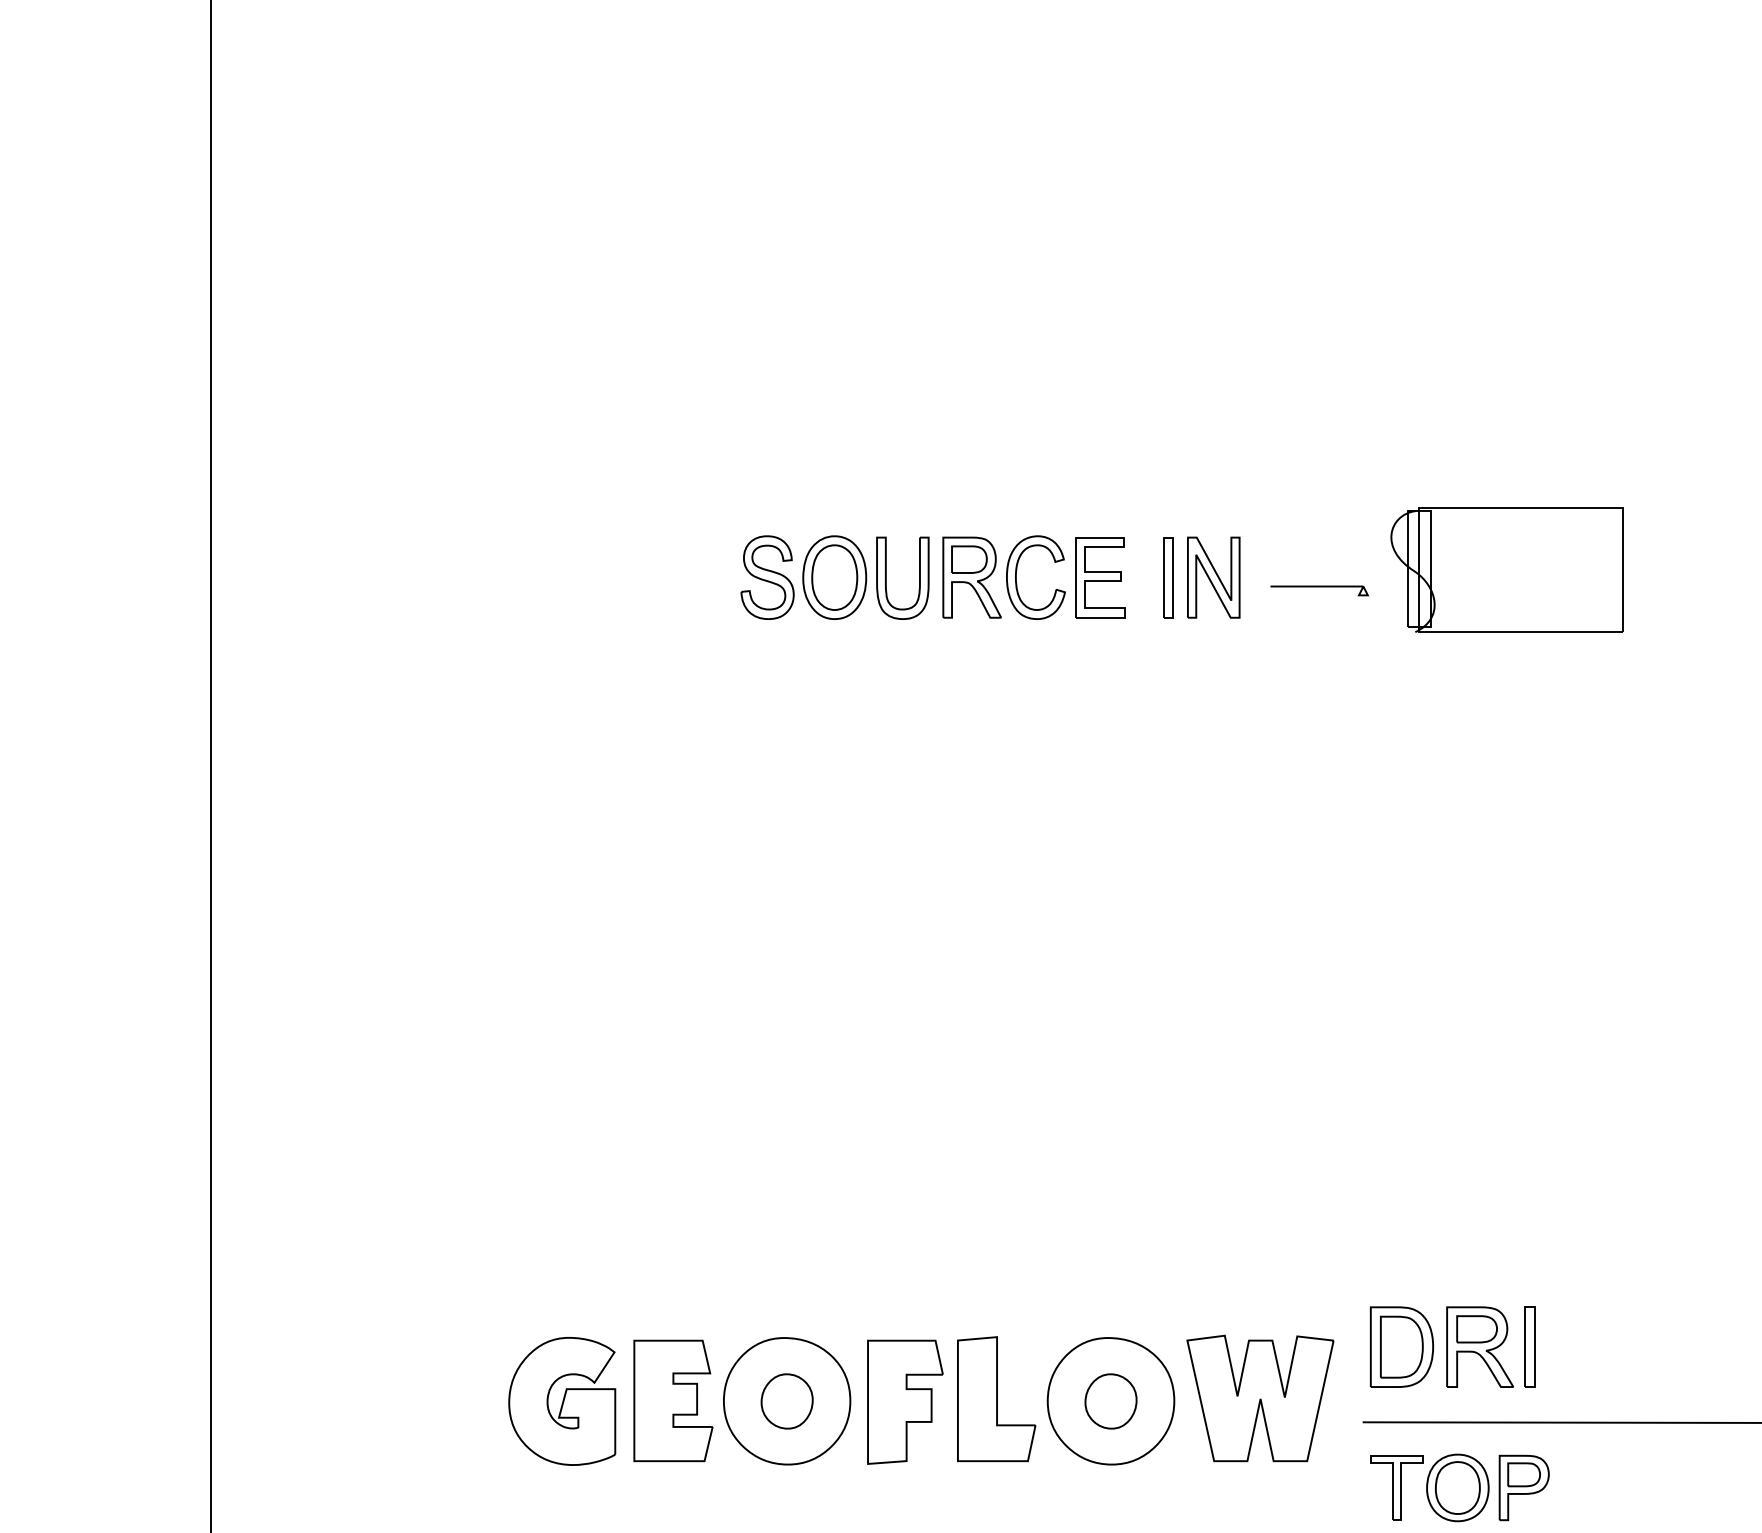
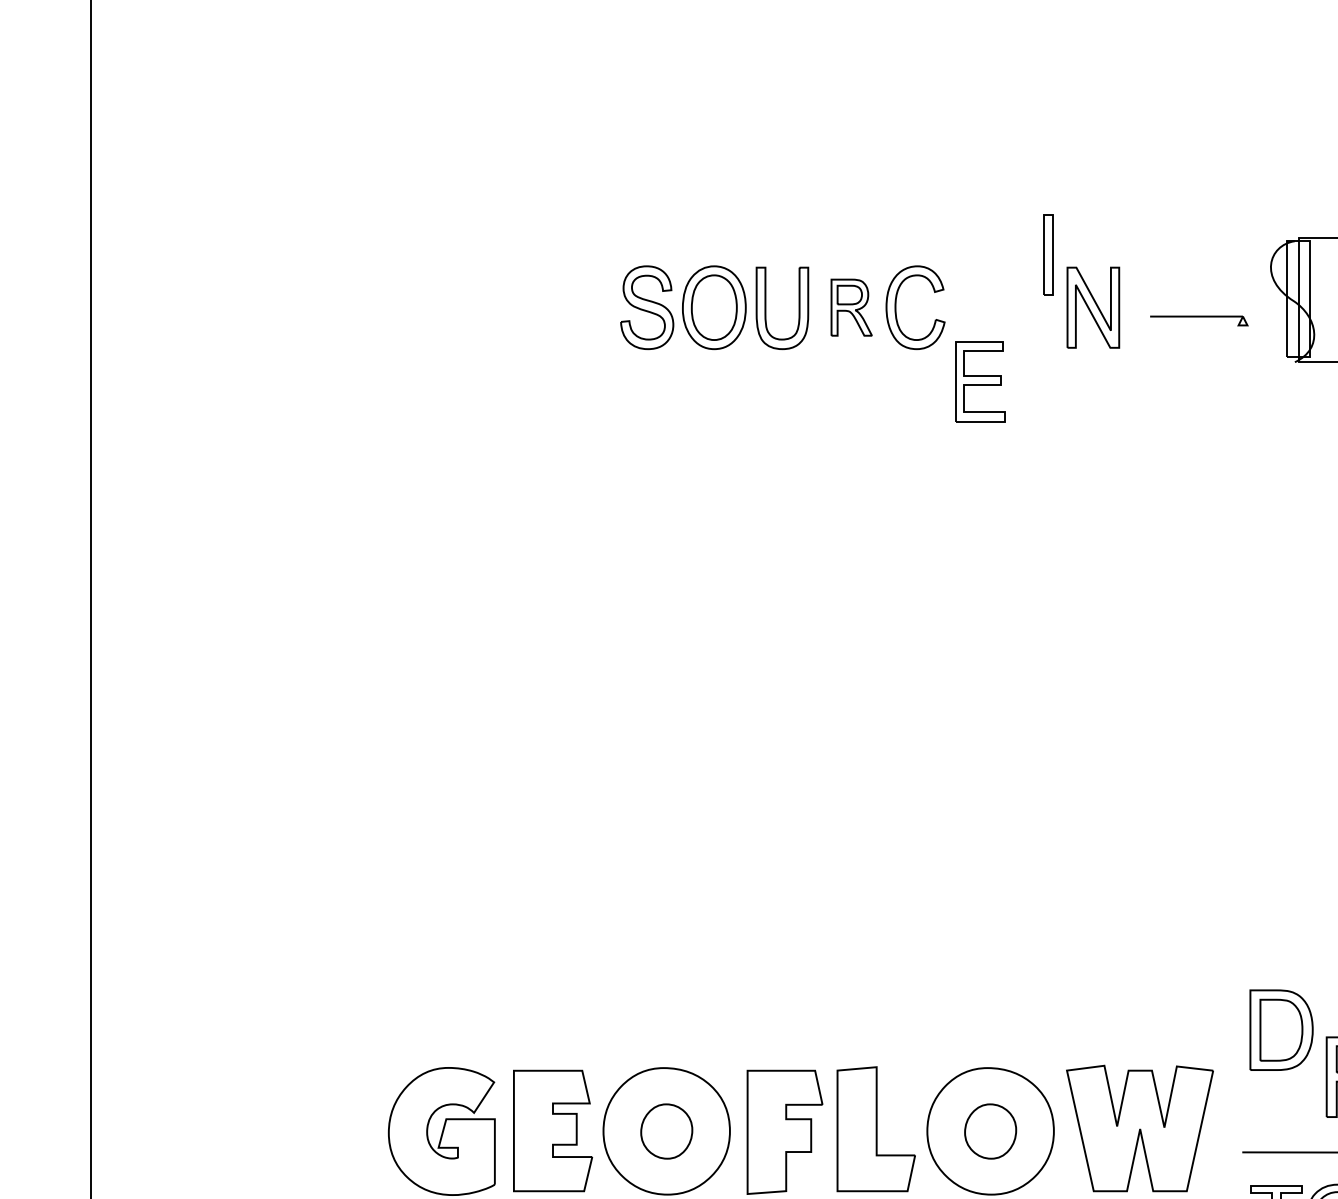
part: (971, 577) -> (851, 307), size x0.7
part: (1100, 577) -> (980, 381), moved
part: (1168, 577) -> (1048, 254), moved
part: (1401, 1346) -> (1281, 1029), moved

